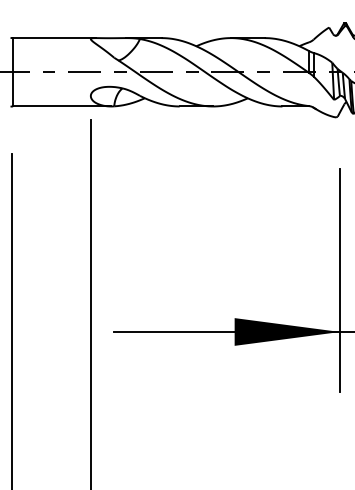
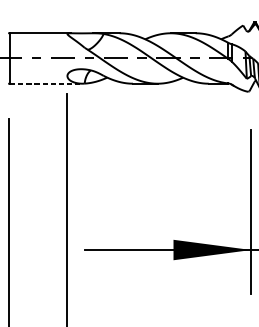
line: (62, 106) -> (46, 83), solid -> dashed

